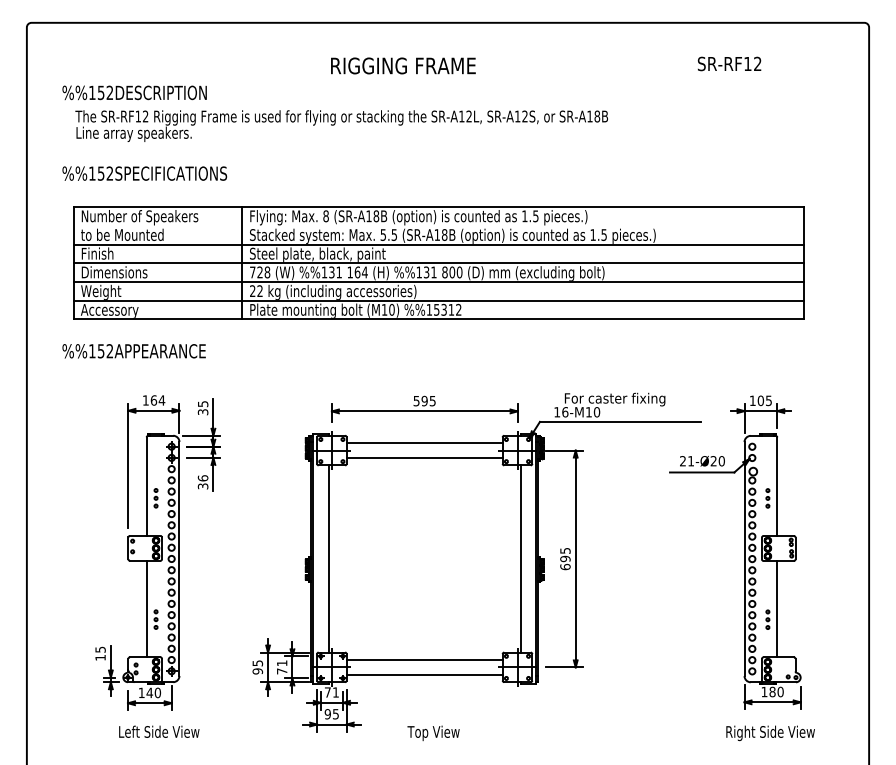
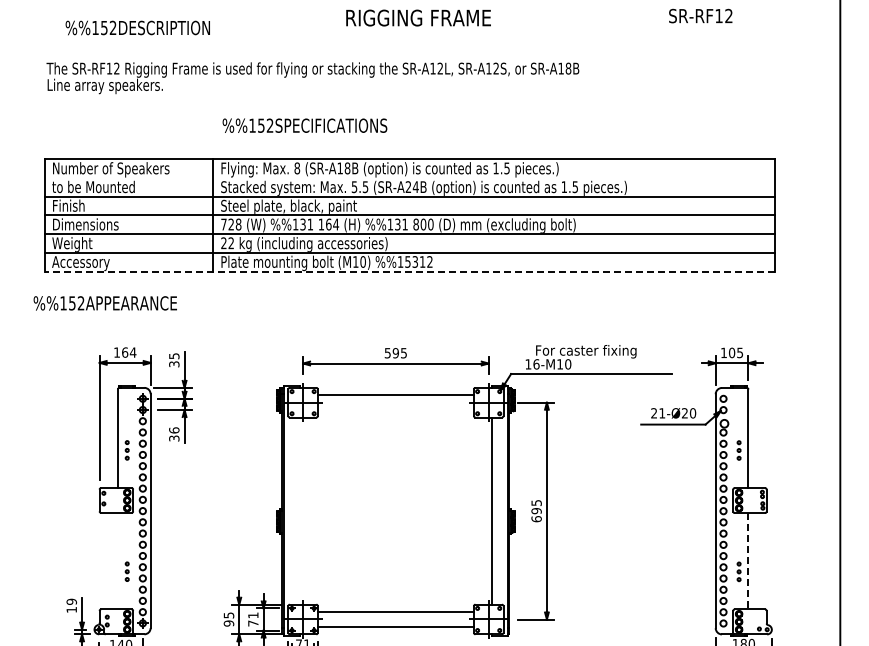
text: (403, 65) -> (418, 17), moved
text: (134, 92) -> (137, 27), moved
text: (144, 173) -> (304, 125), moved
text: (440, 234) -> (411, 186), (SR-A18B -> (SR-A24B
line: (438, 319) -> (409, 271), solid -> dashed
line: (424, 458) -> (395, 410), removed
line: (328, 558) -> (299, 510), removed
line: (146, 608) -> (117, 560), removed
line: (777, 609) -> (748, 561), solid -> dashed
text: (100, 649) -> (71, 601), 15 -> 19

